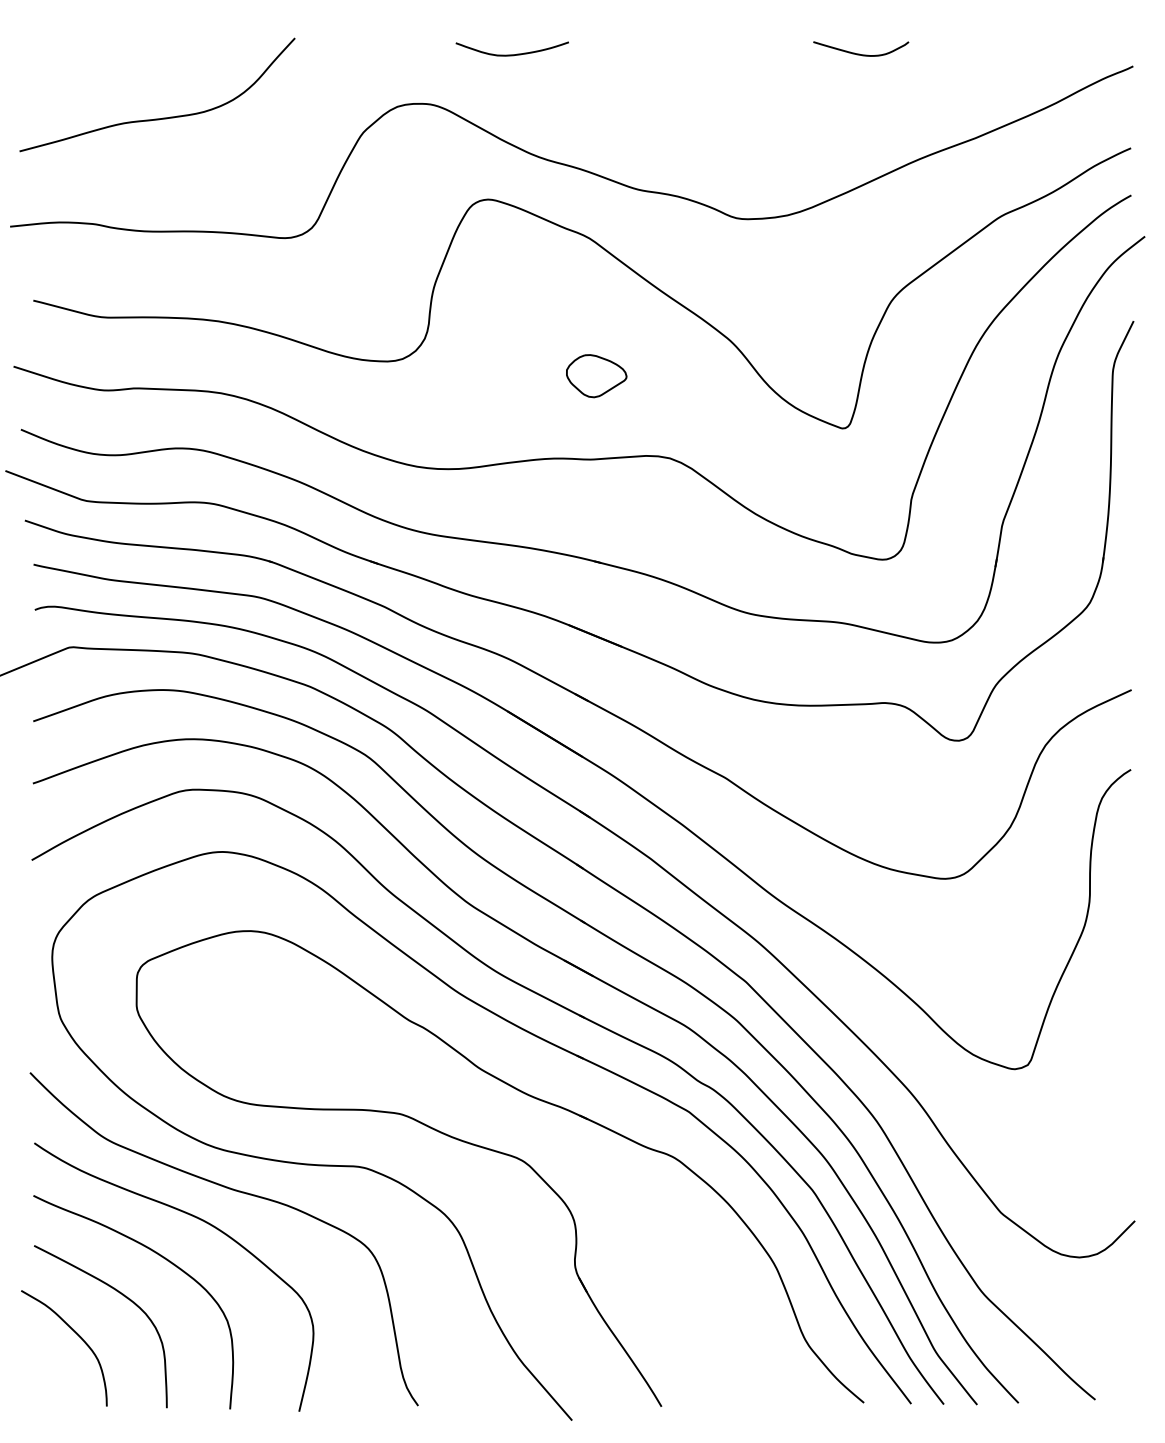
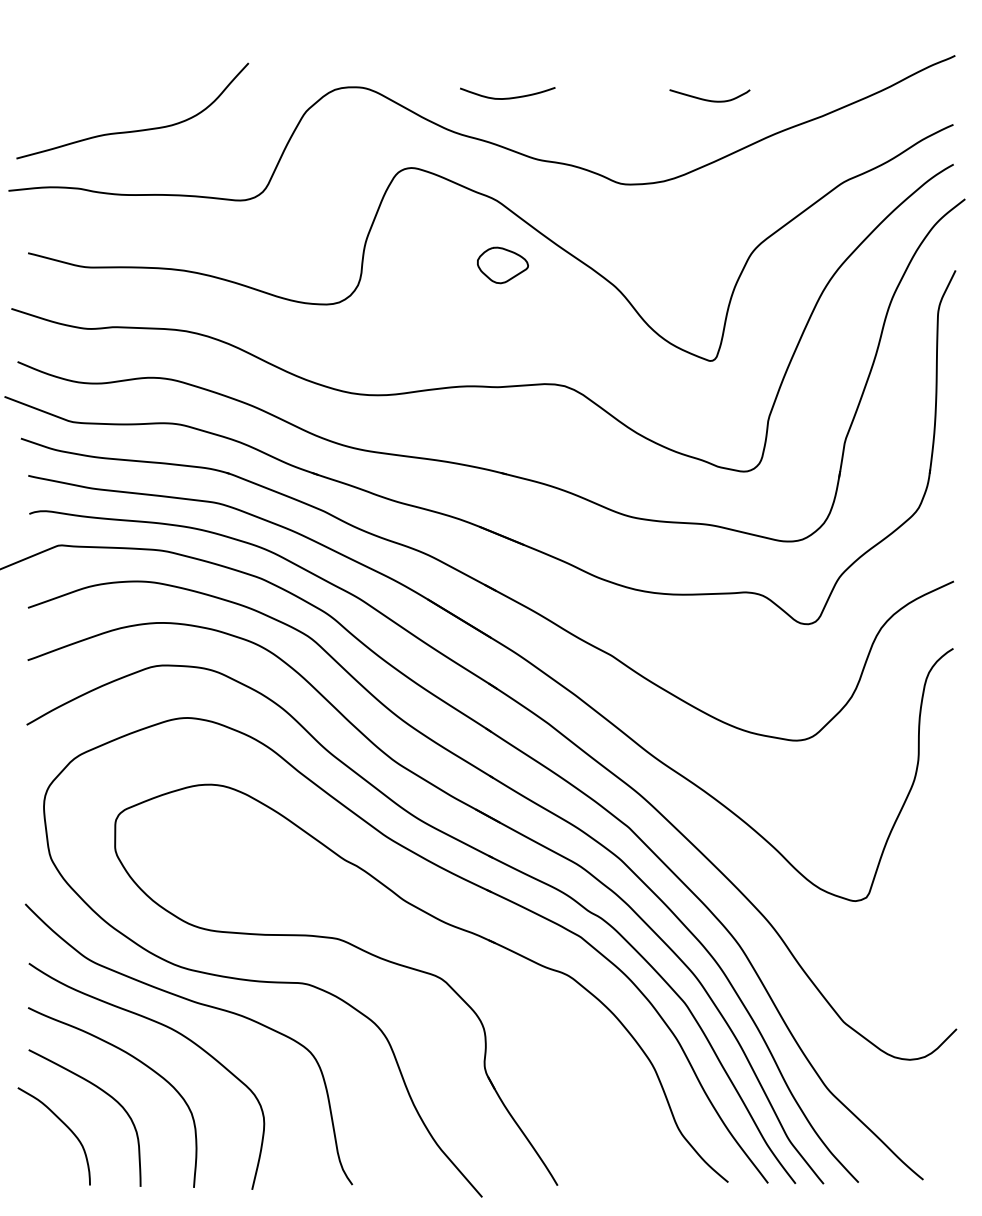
curve: (859, 53) -> (708, 99), moved
curve: (511, 54) -> (507, 97), moved
curve: (162, 117) -> (136, 130), moved
part: (596, 376) -> (502, 265), moved

